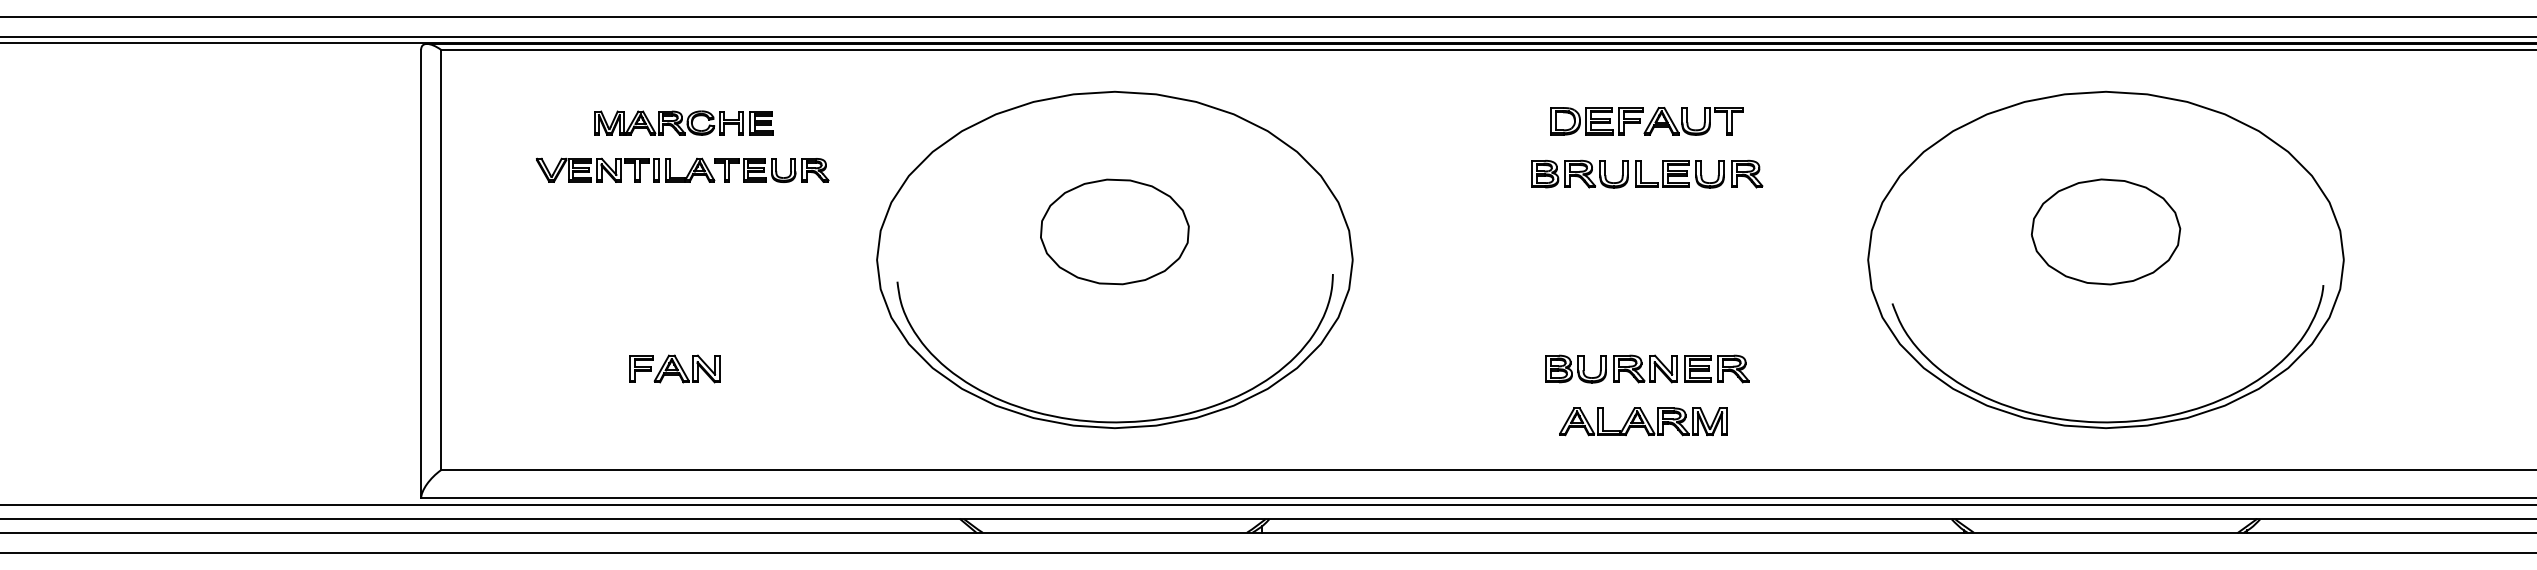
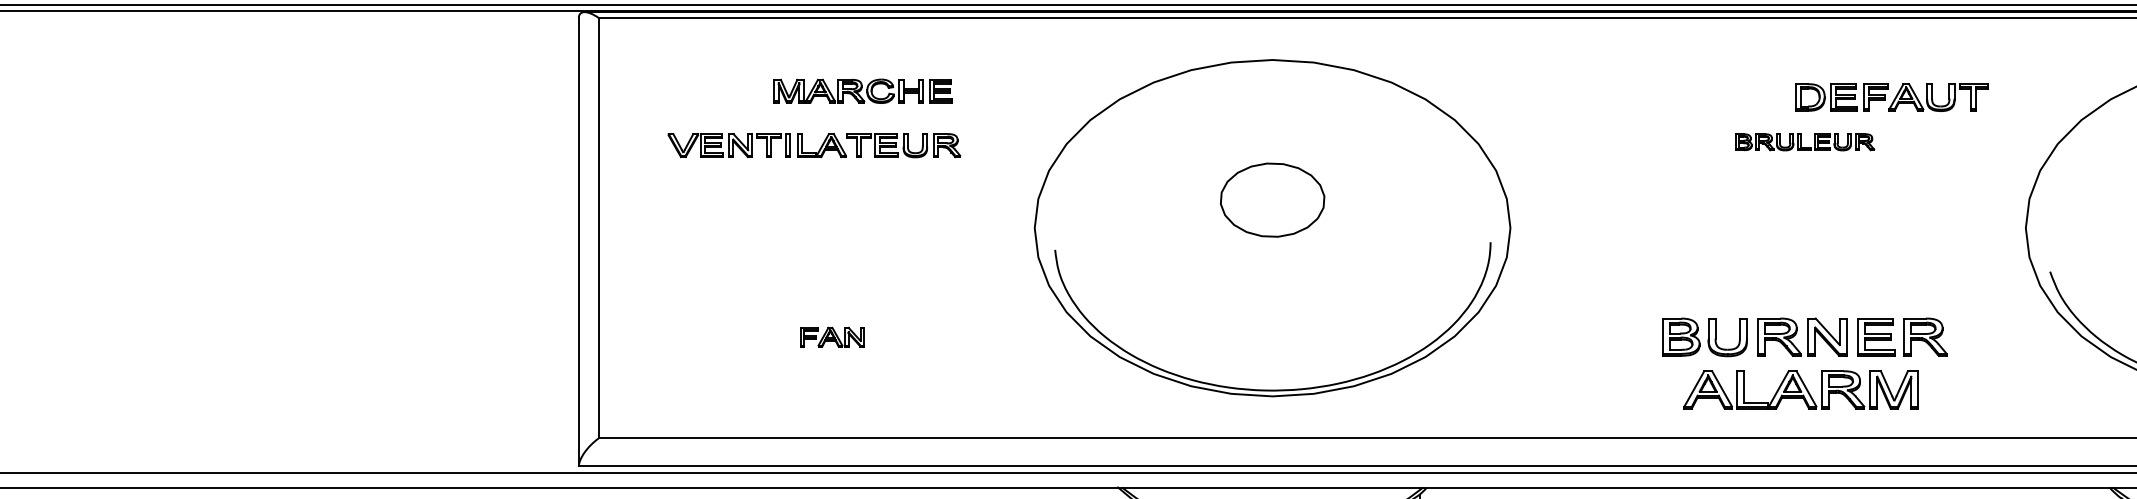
part: (1646, 121) -> (1891, 97), moved
part: (683, 122) -> (863, 90), moved
part: (688, 172) -> (820, 147), moved
part: (1647, 173) -> (1805, 141), size x0.6
part: (1114, 231) -> (1272, 199), size x0.7
part: (674, 368) -> (832, 336), size x0.7
part: (1647, 368) -> (1805, 336), size x1.4
part: (1643, 421) -> (1801, 389), size x1.4

